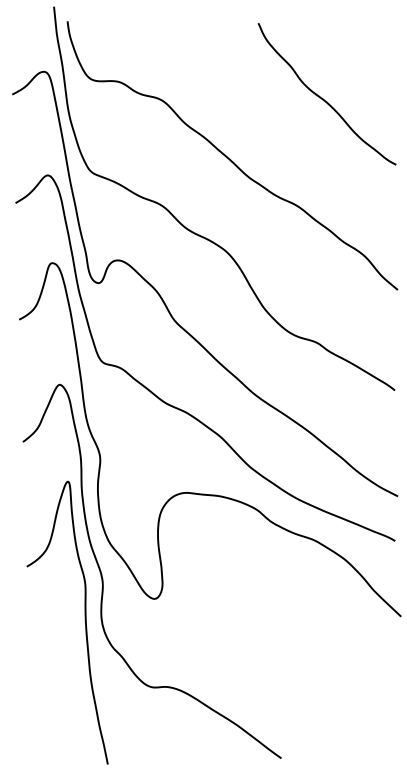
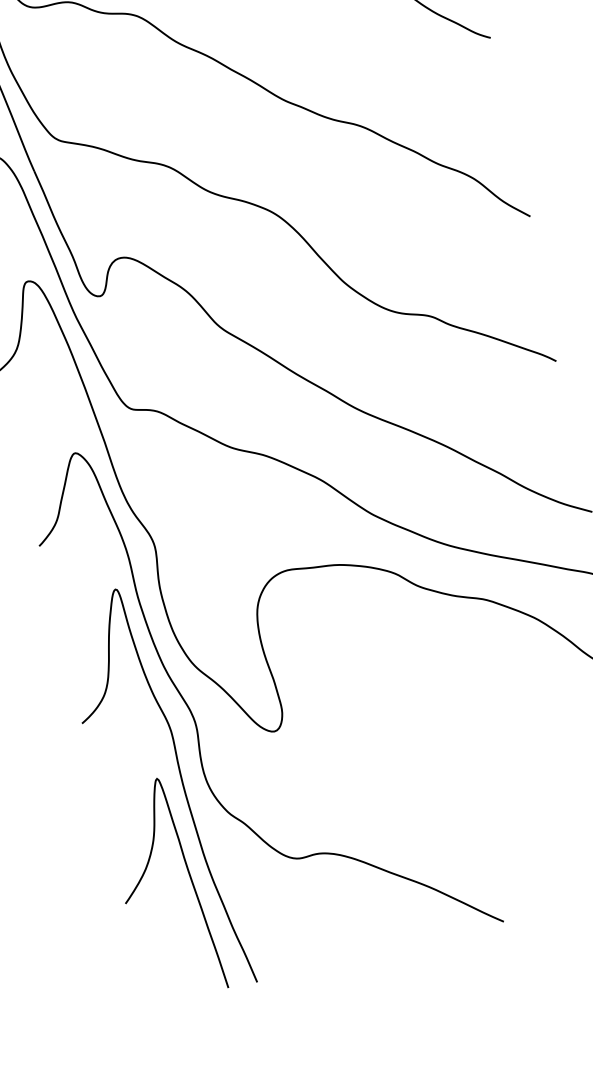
curve: (46, 678) -> (143, 877), added

